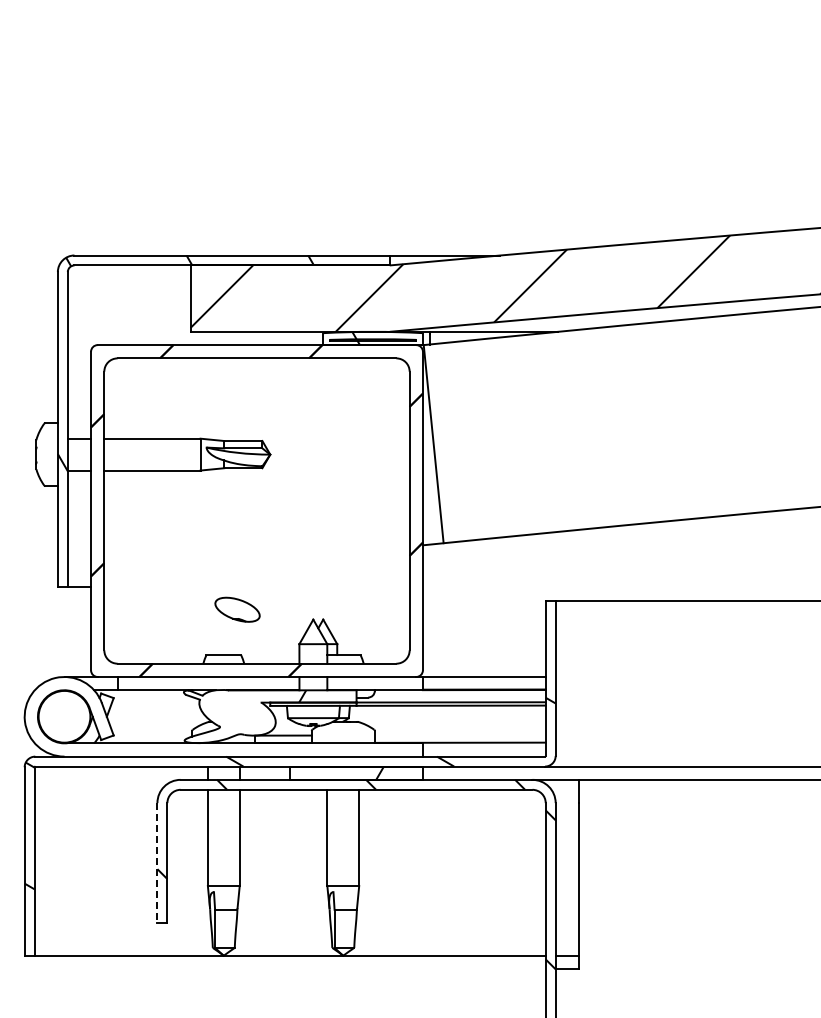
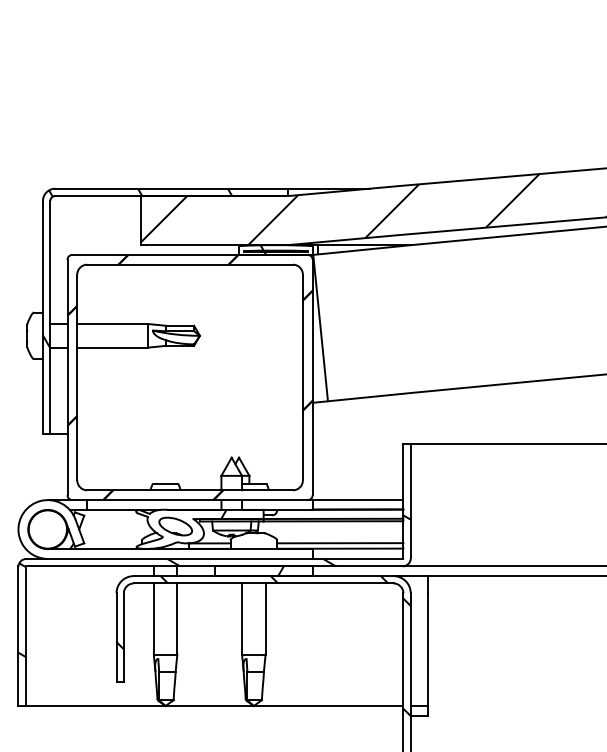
part: (237, 609) -> (175, 526), moved
line: (459, 735) -> (339, 543), added
line: (157, 862) -> (116, 637), dashed -> solid

